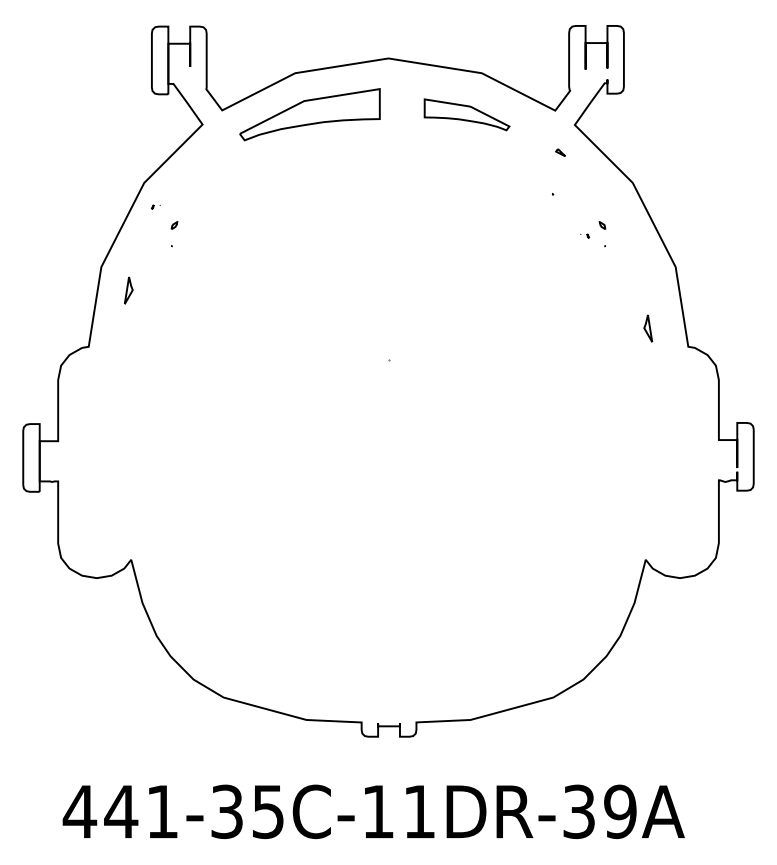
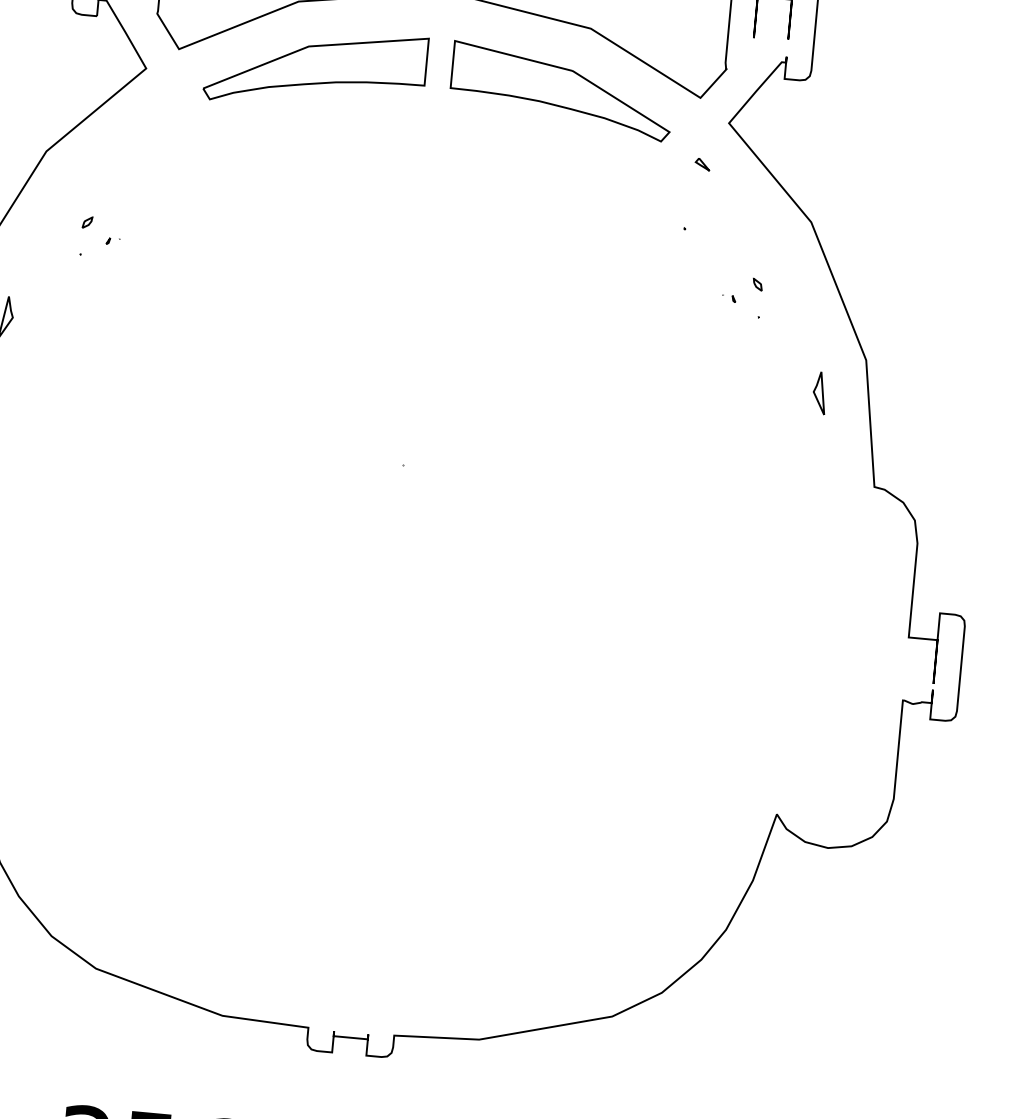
part: (466, 114) -> (560, 91), size x1.67
part: (155, 206) -> (112, 240), moved
part: (648, 328) -> (820, 393), moved

